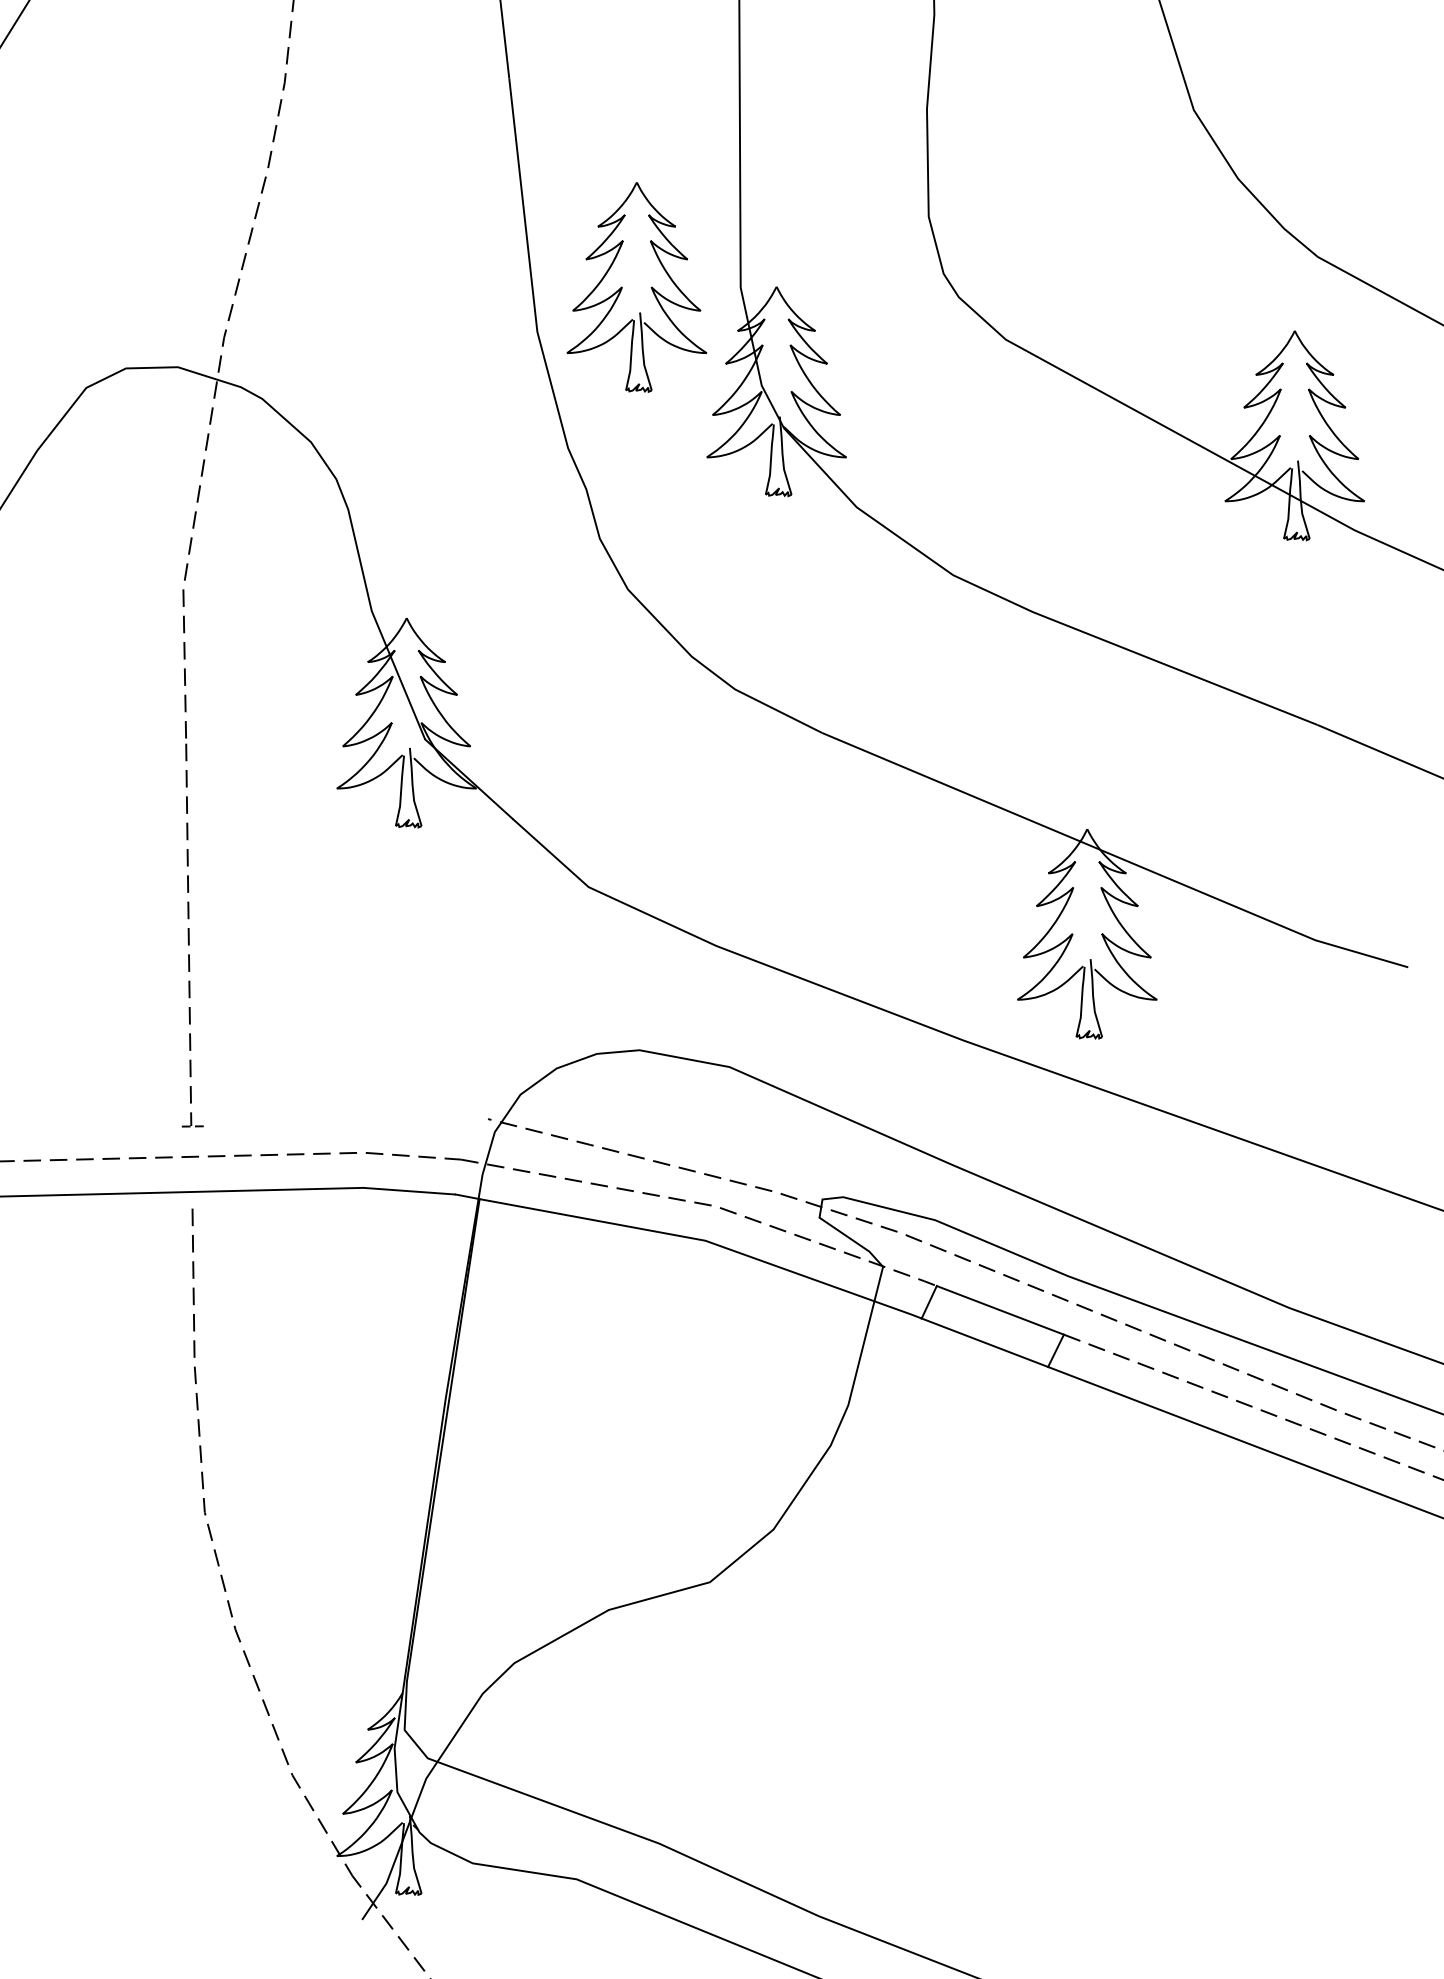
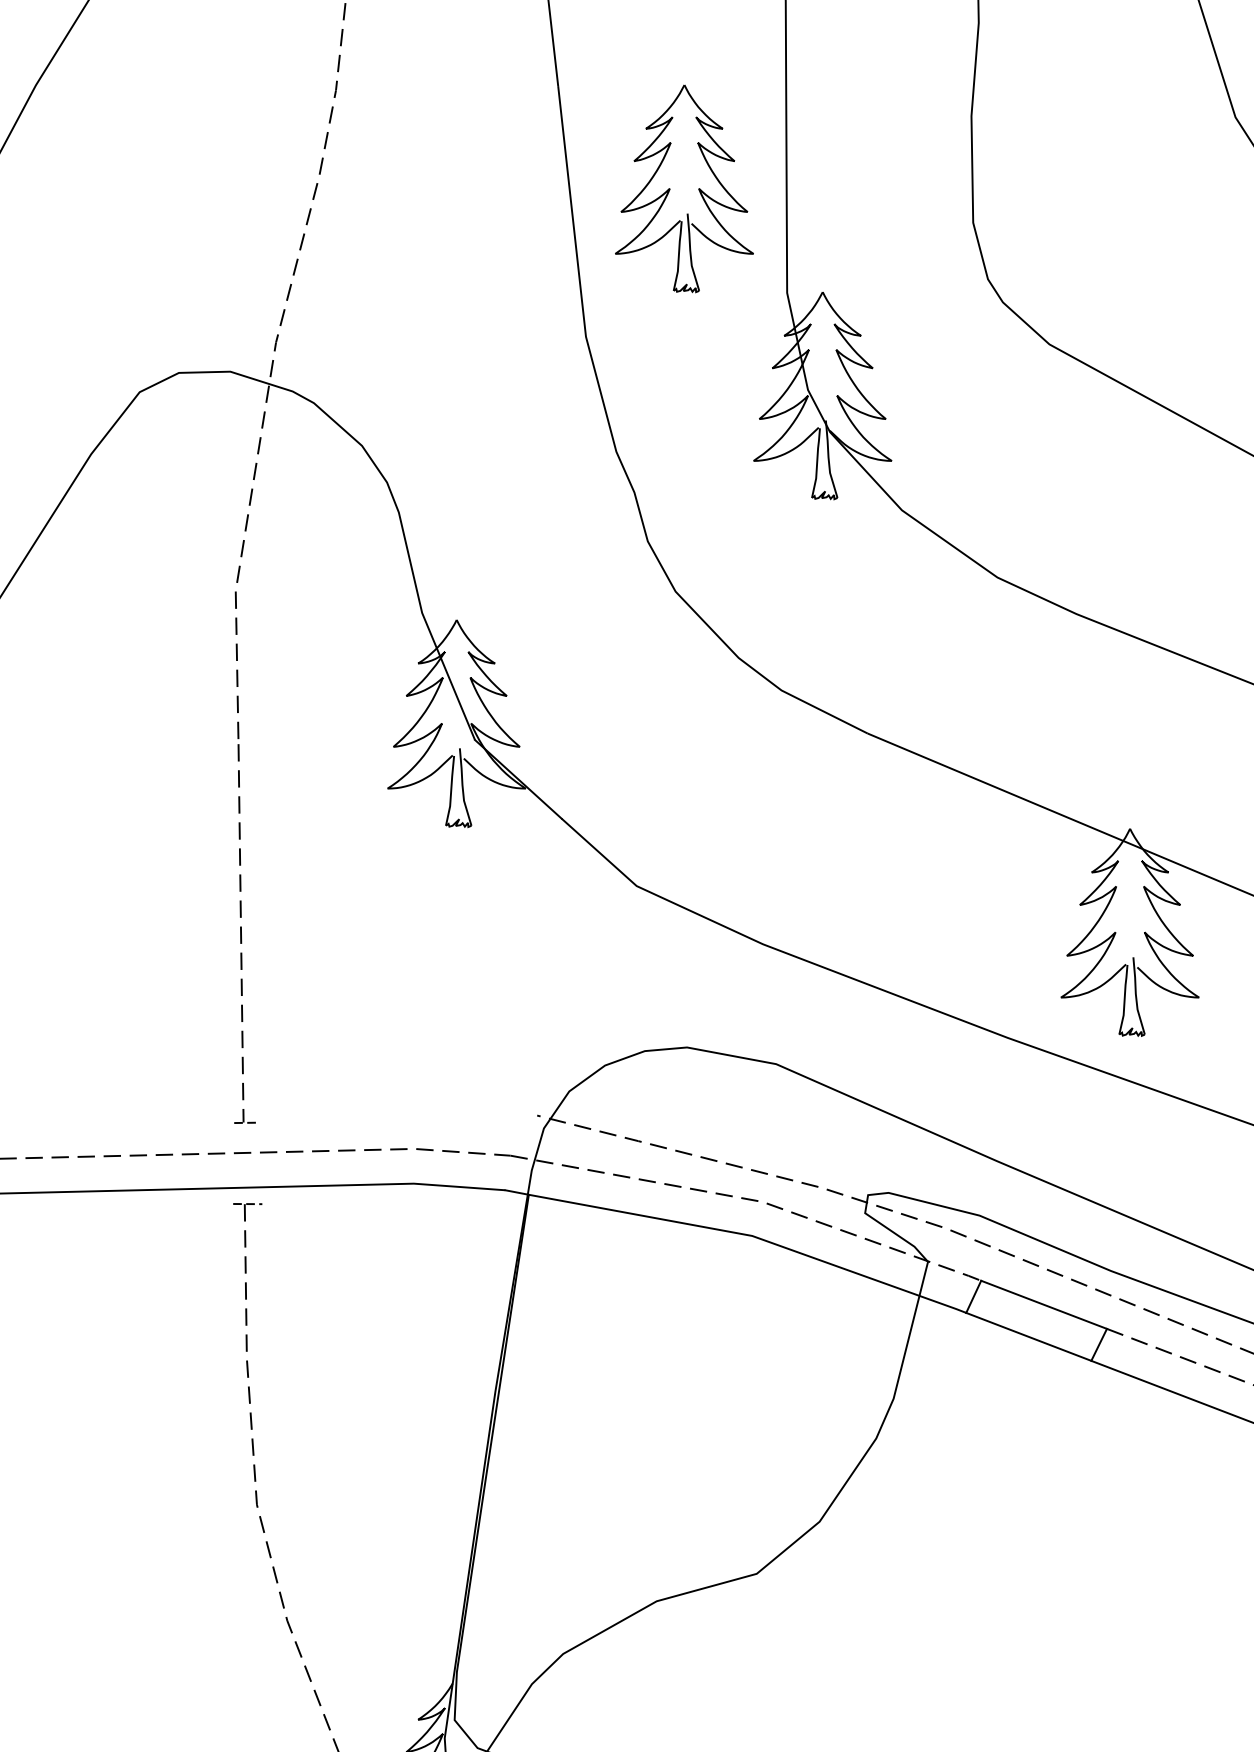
part: (622, 287) -> (670, 188), moved
line: (195, 1208) -> (247, 1204), added

